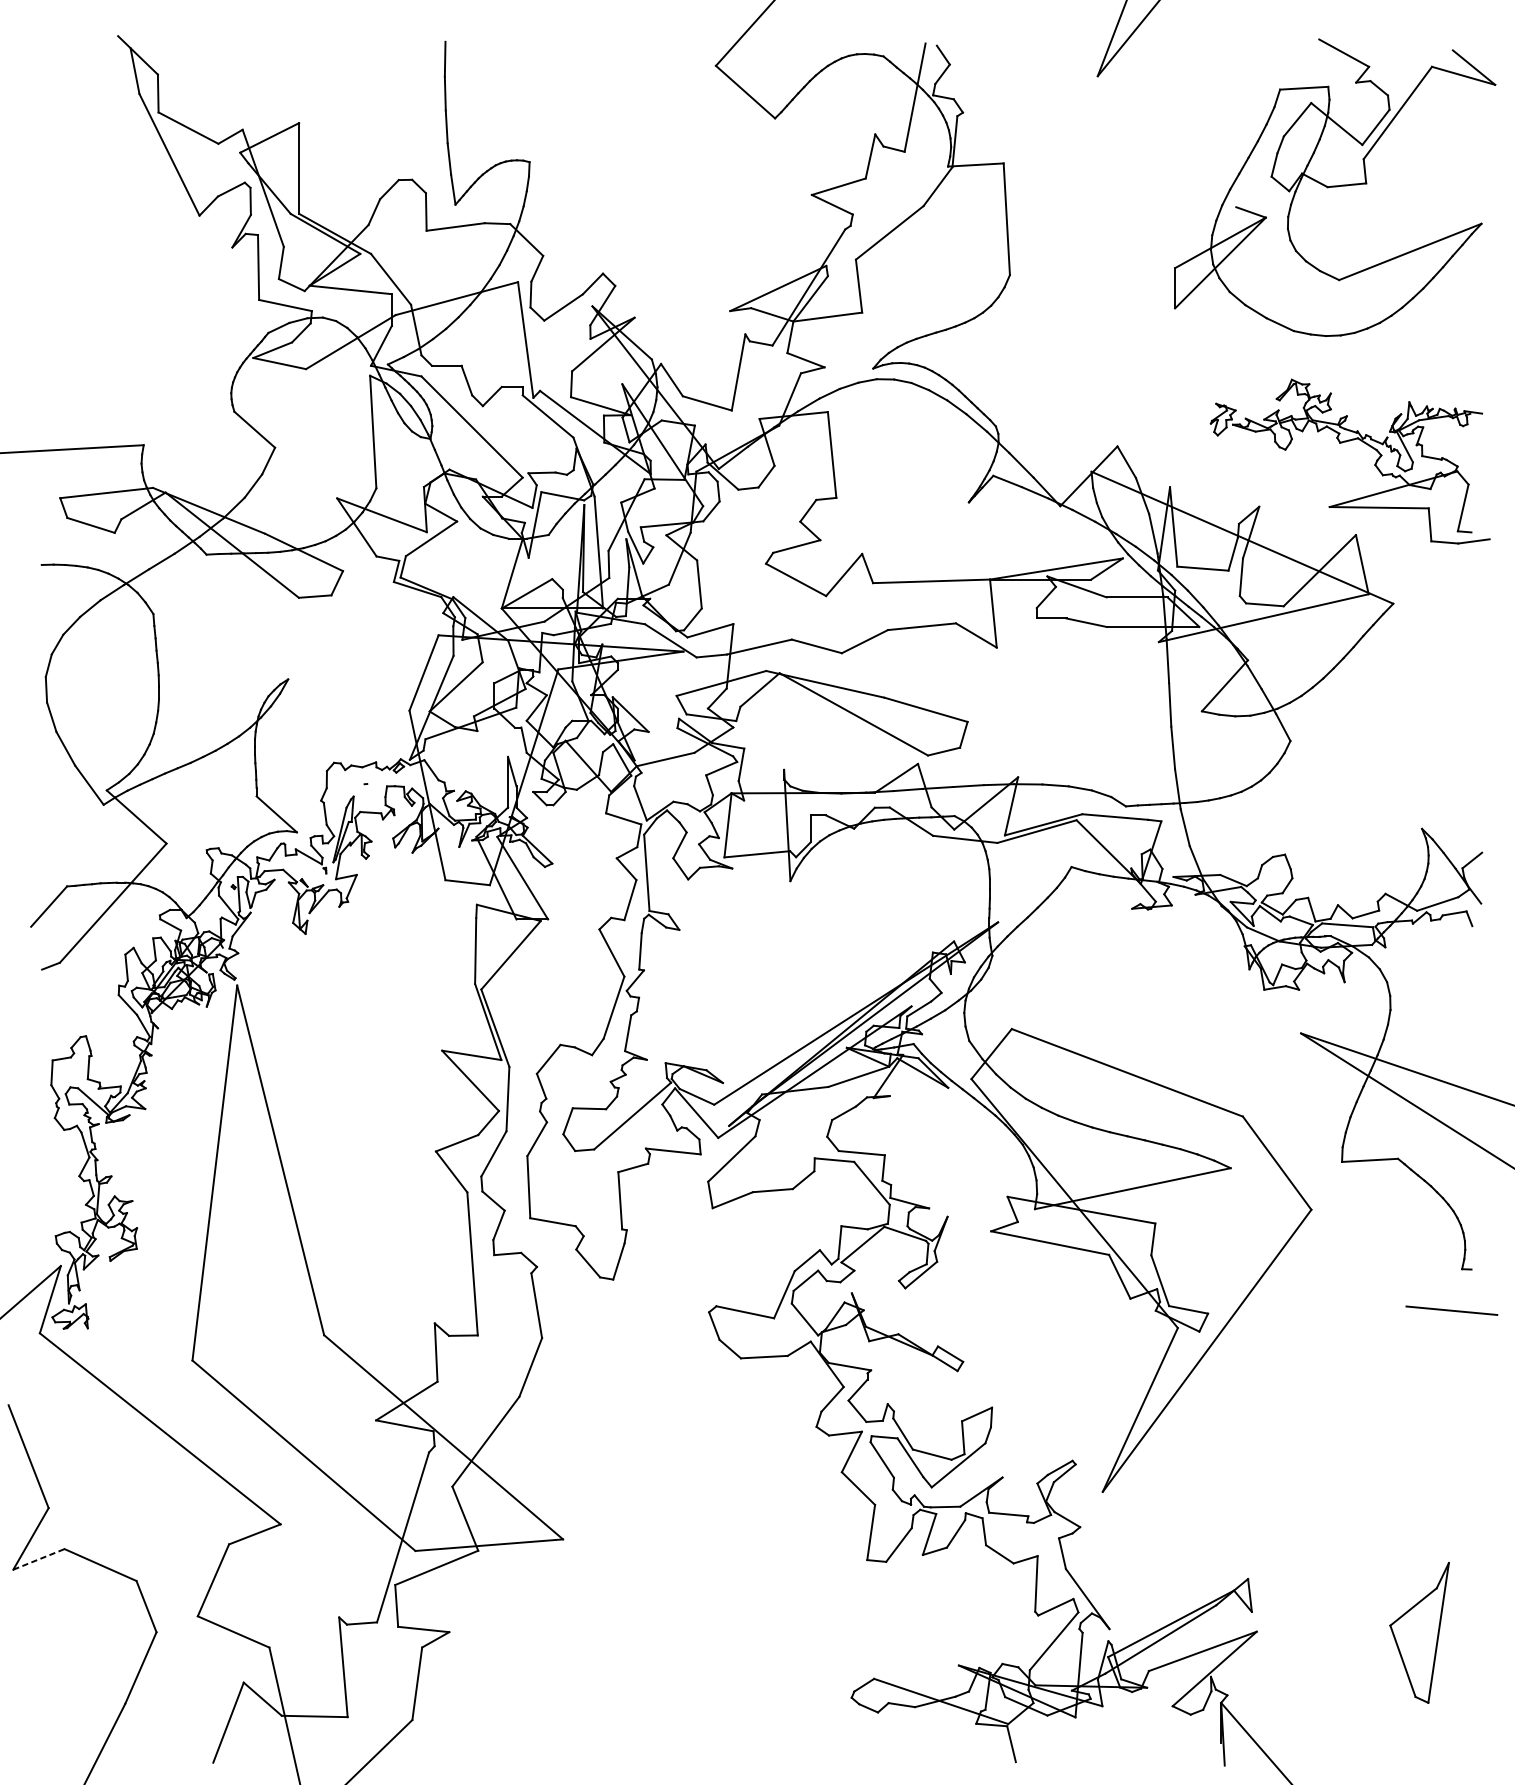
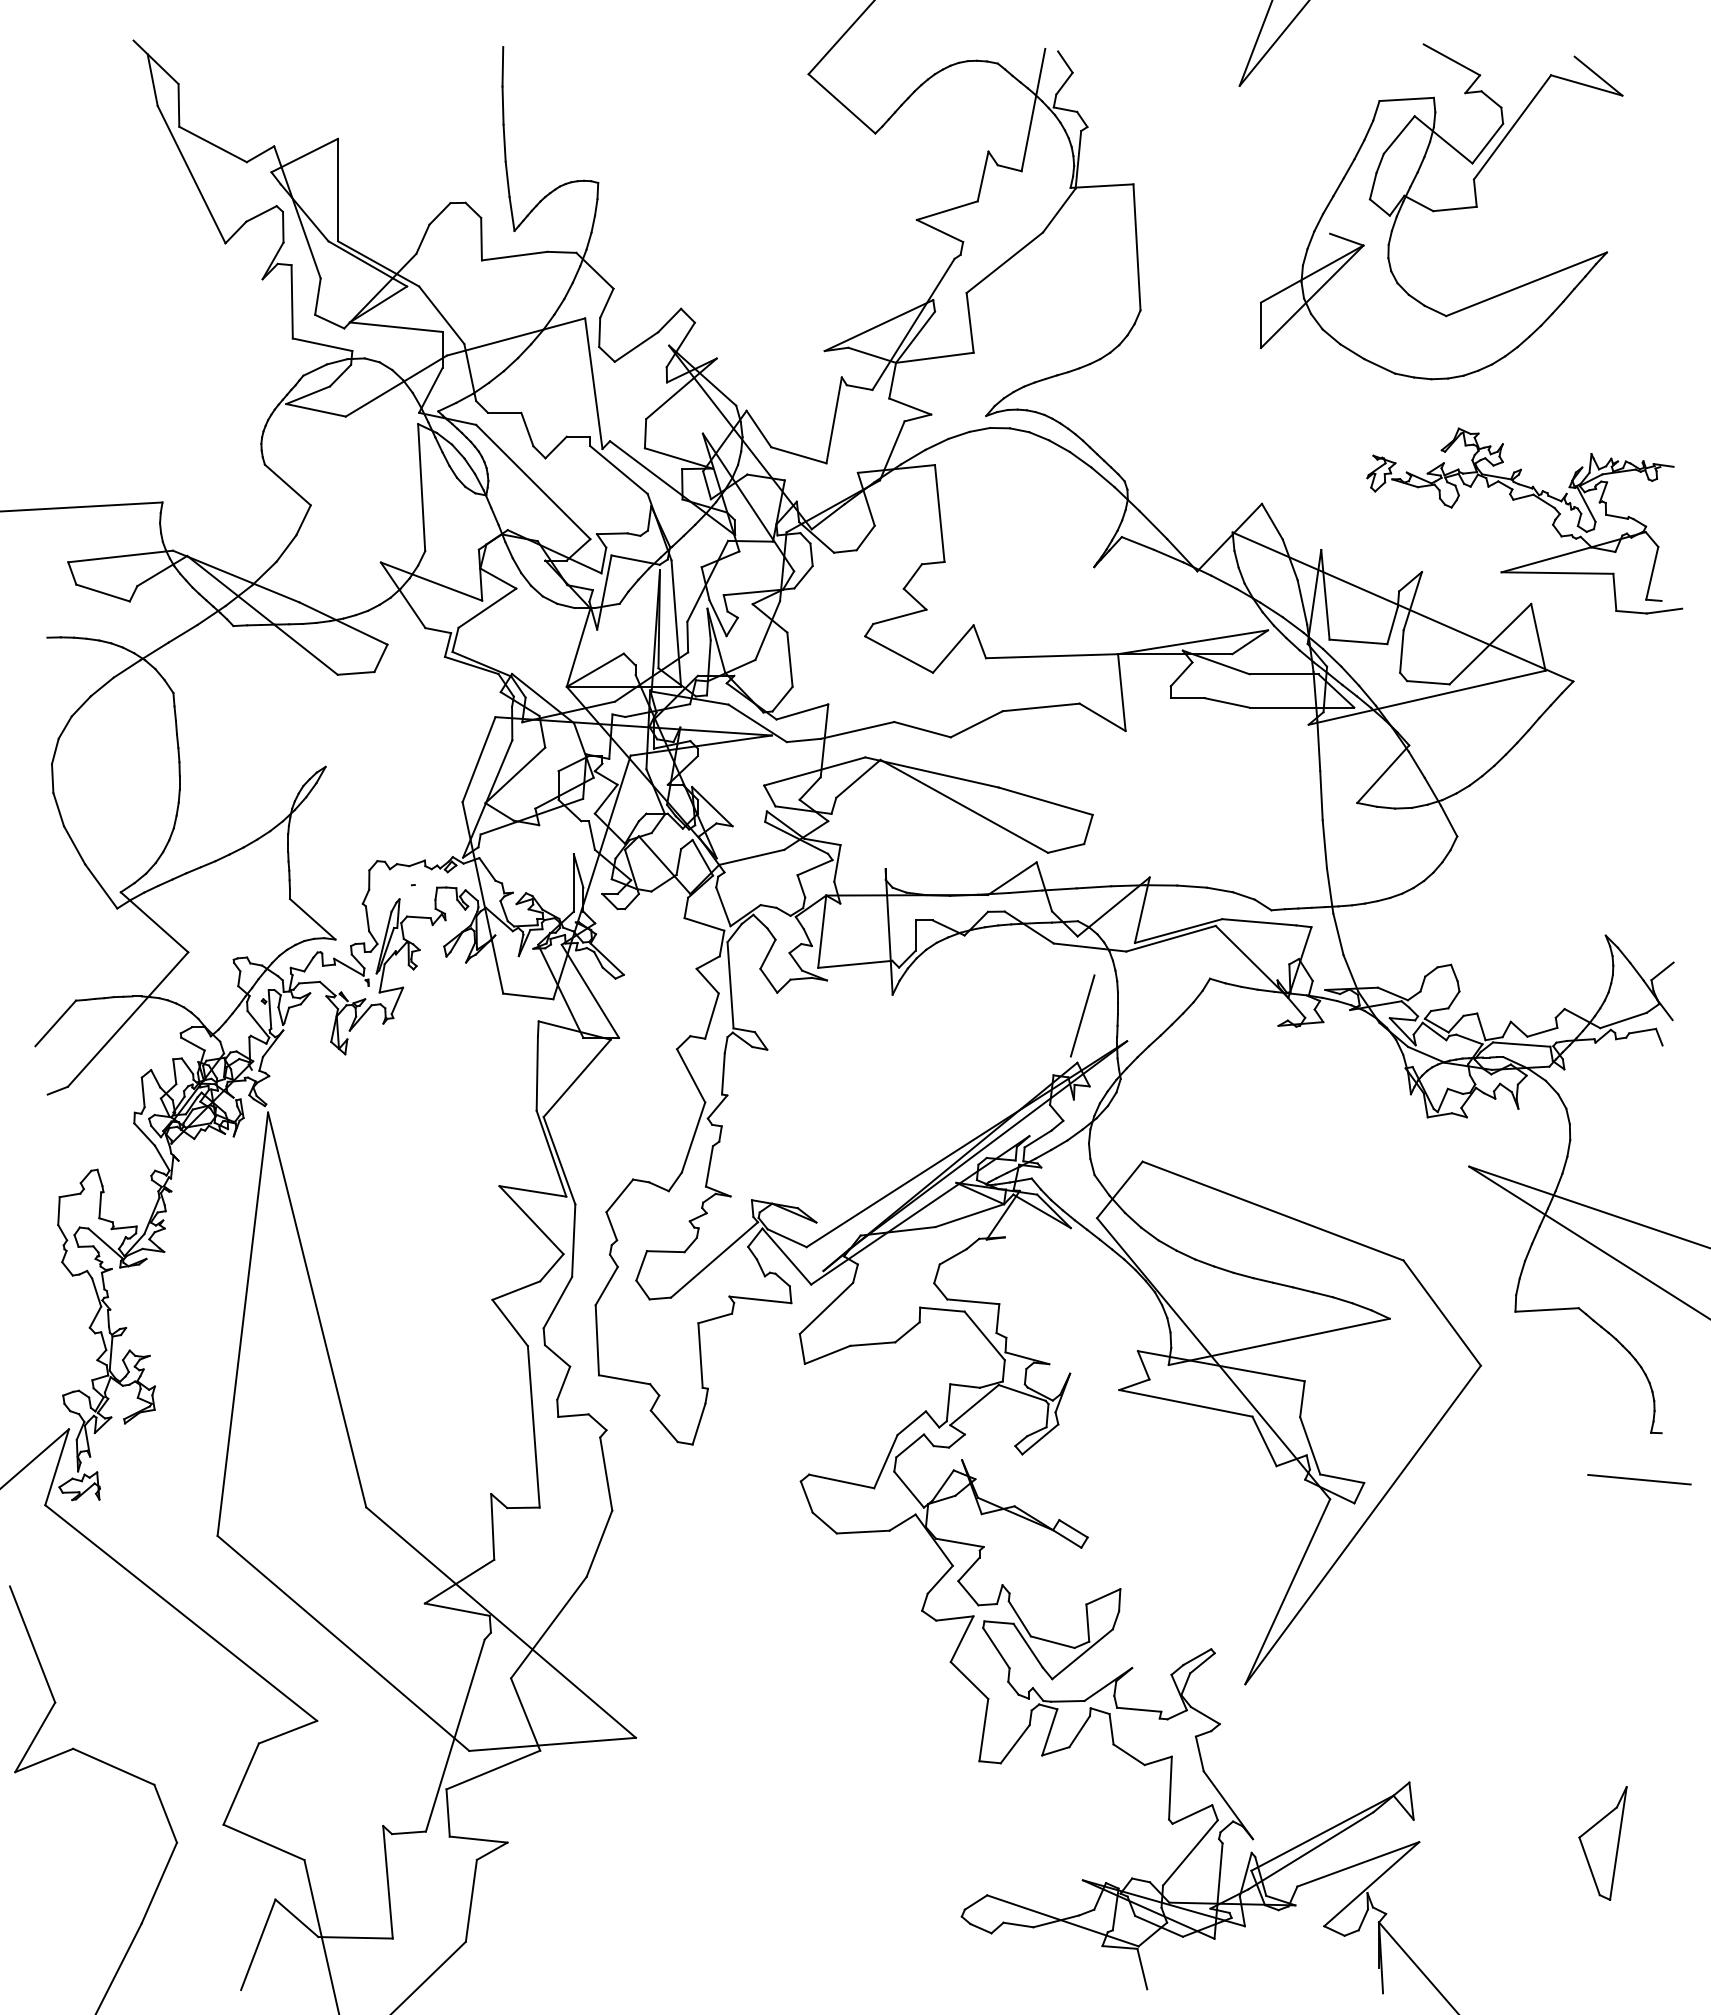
part: (1334, 187) -> (1441, 211), moved
line: (958, 899) -> (1082, 1015), added
line: (39, 1559) -> (44, 1760), dashed -> solid
part: (1419, 1632) -> (1602, 1843), size x0.71

